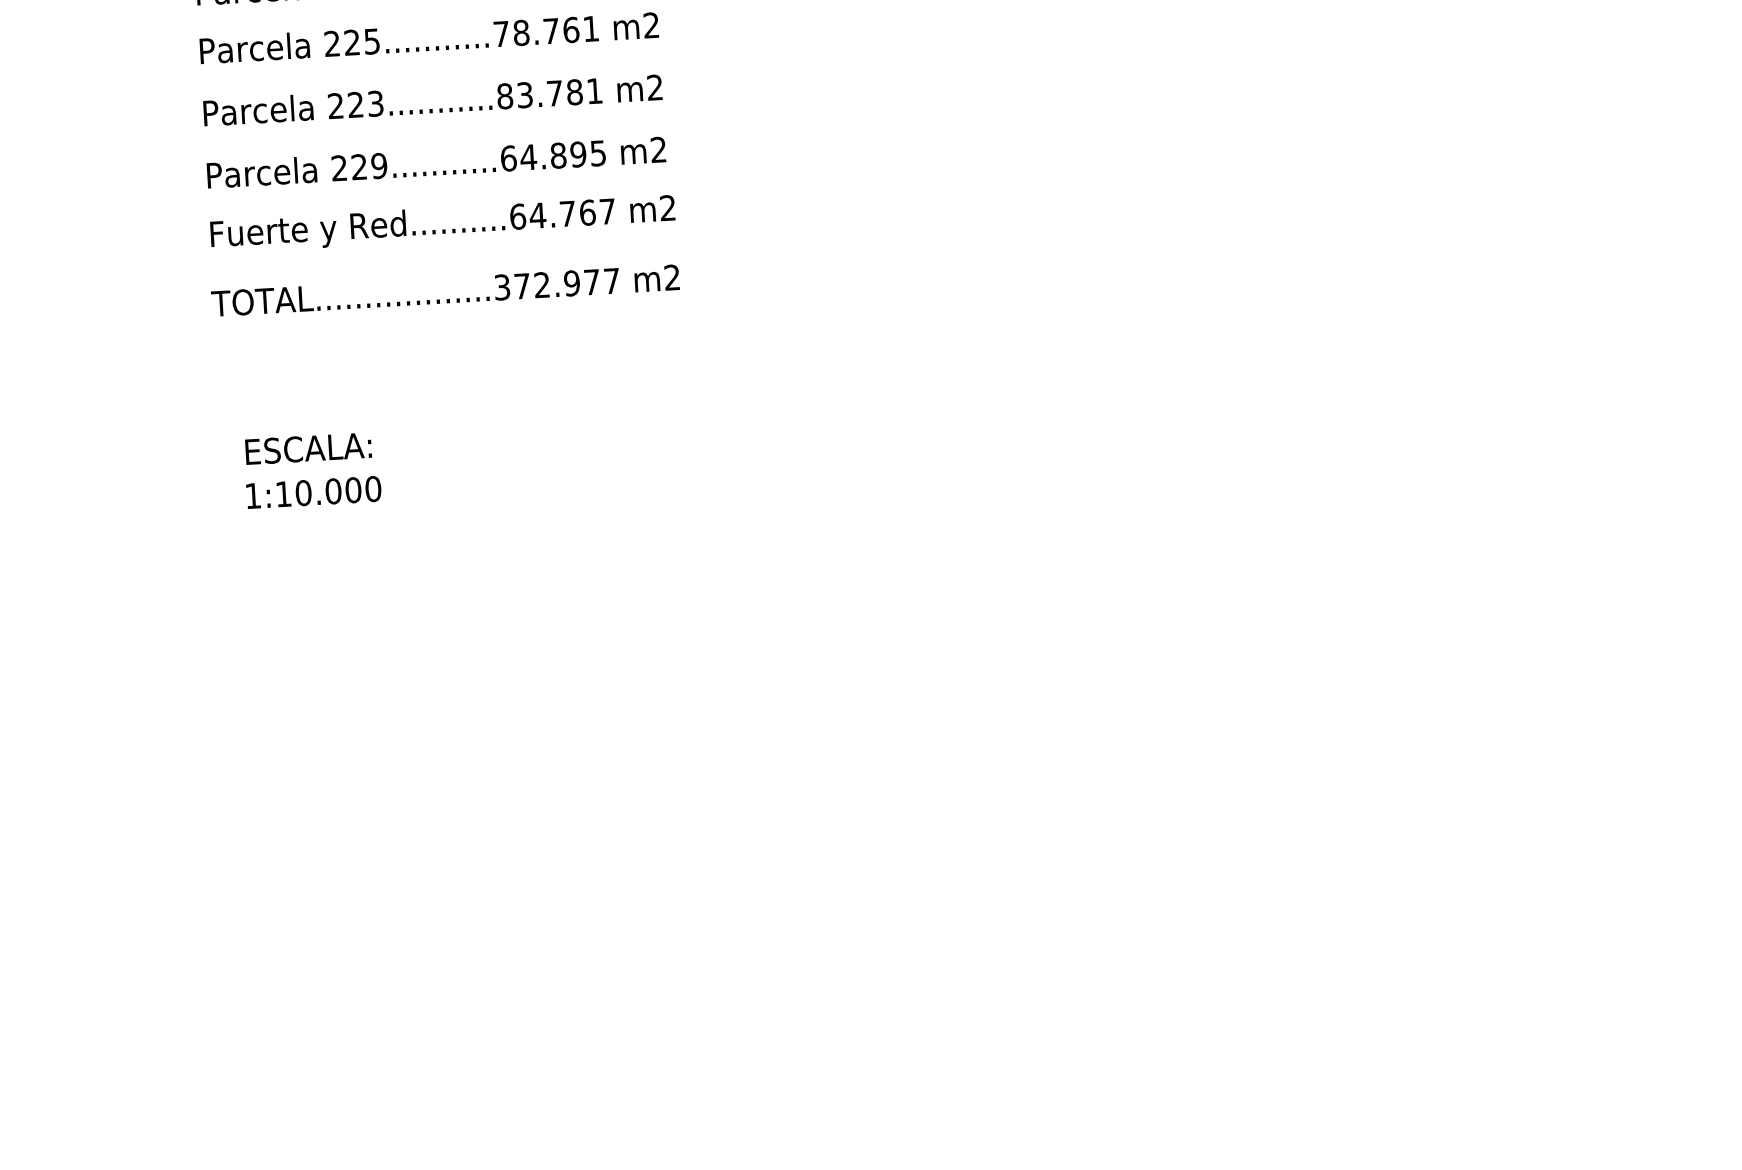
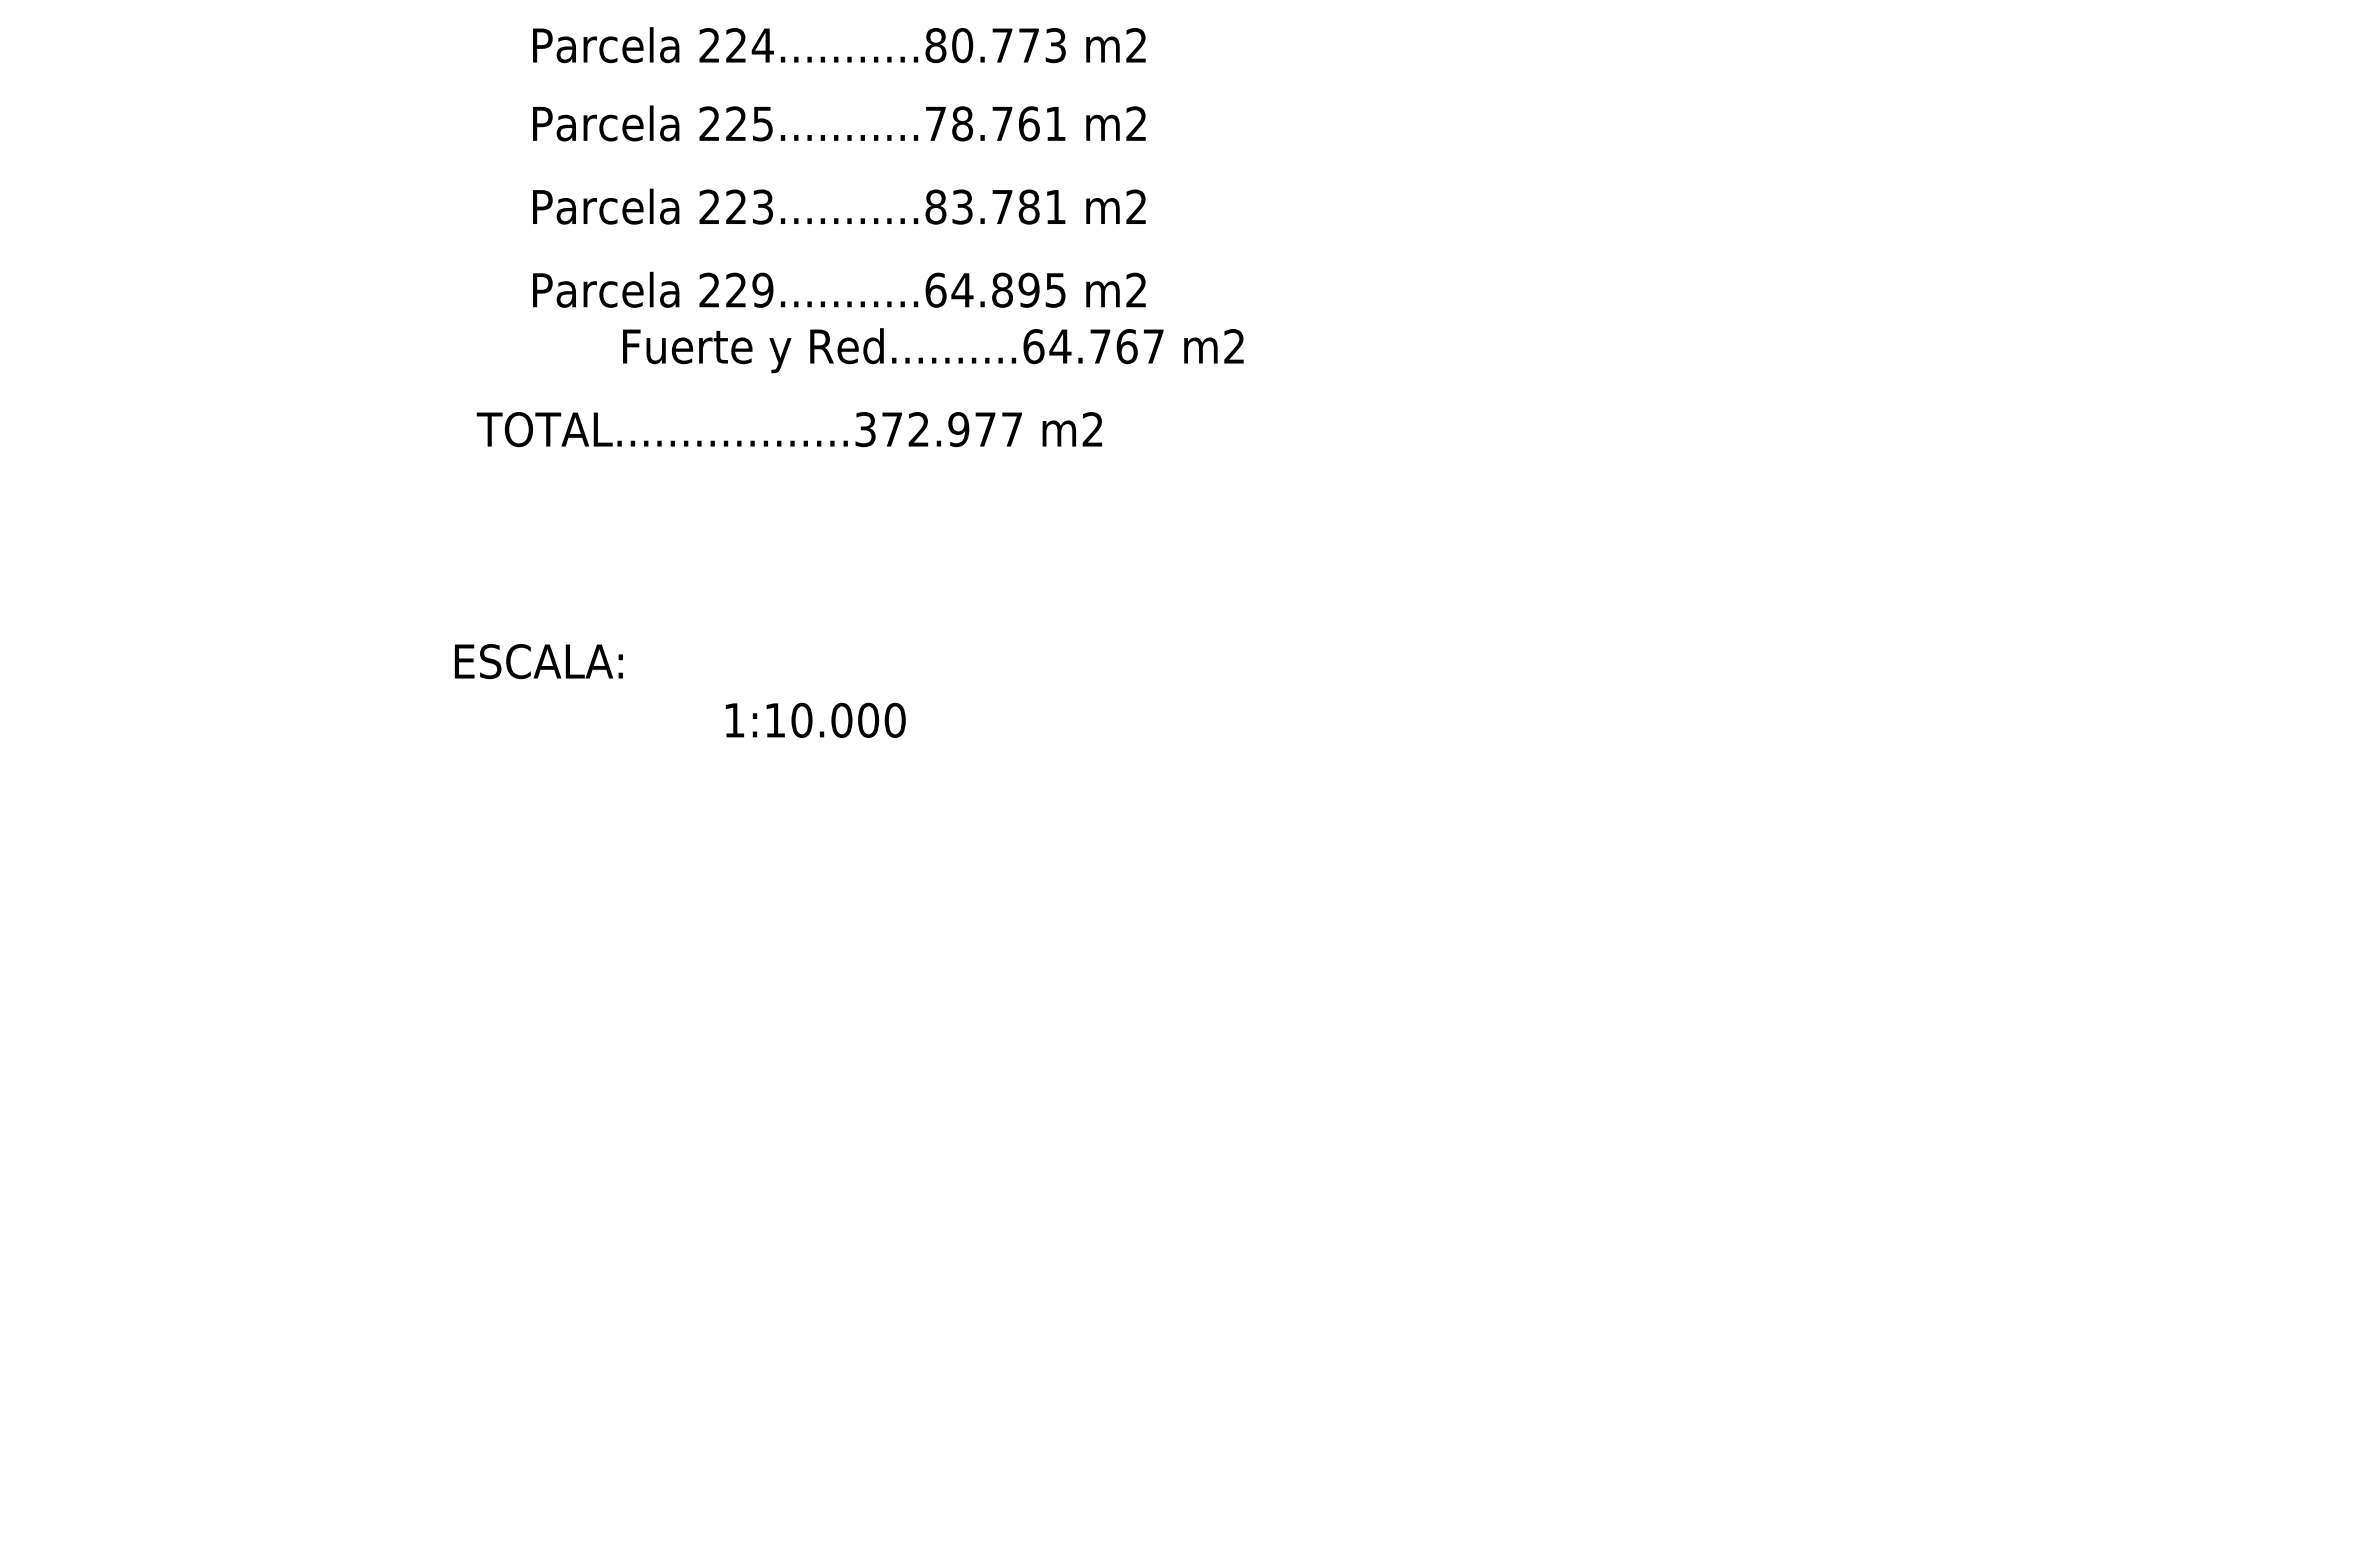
text: (443, 224) -> (933, 350), moved
text: (444, 290) -> (788, 429), moved
text: (308, 448) -> (538, 661), moved
text: (313, 491) -> (815, 719), moved

